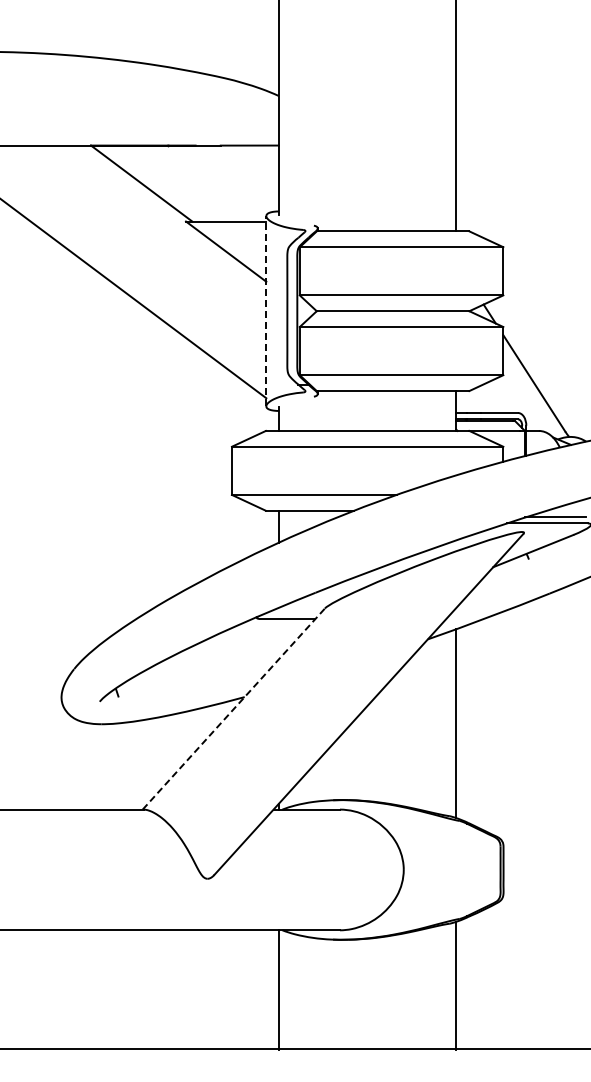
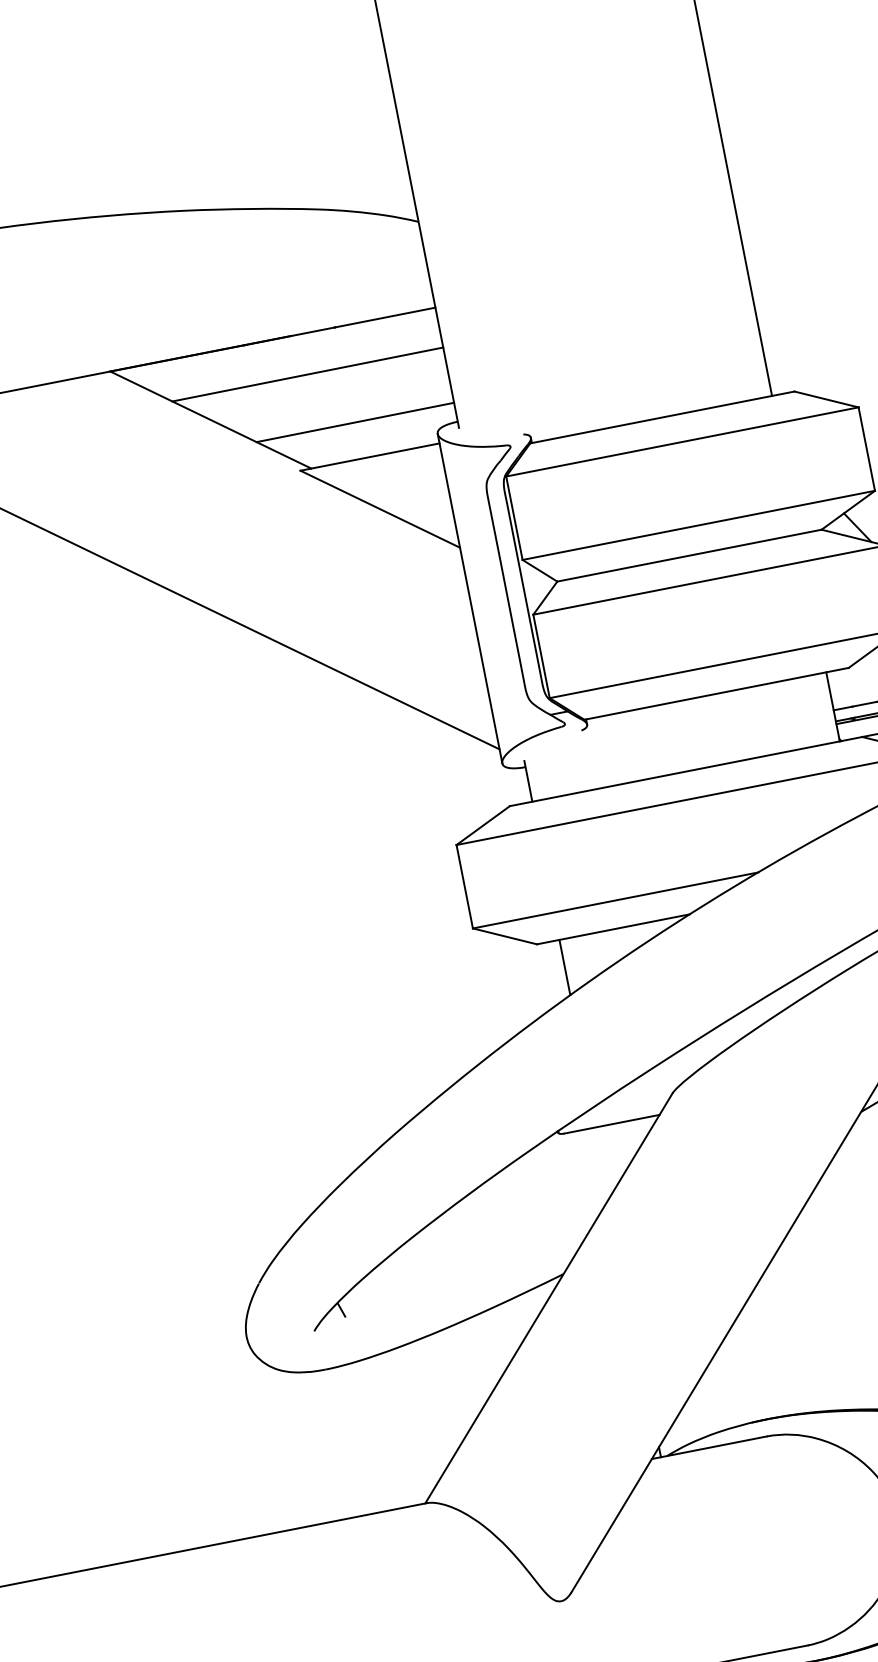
line: (200, 168) -> (307, 373), added
line: (221, 200) -> (354, 422), added
line: (266, 310) -> (470, 597), dashed -> solid
line: (233, 709) -> (548, 1299), dashed -> solid

